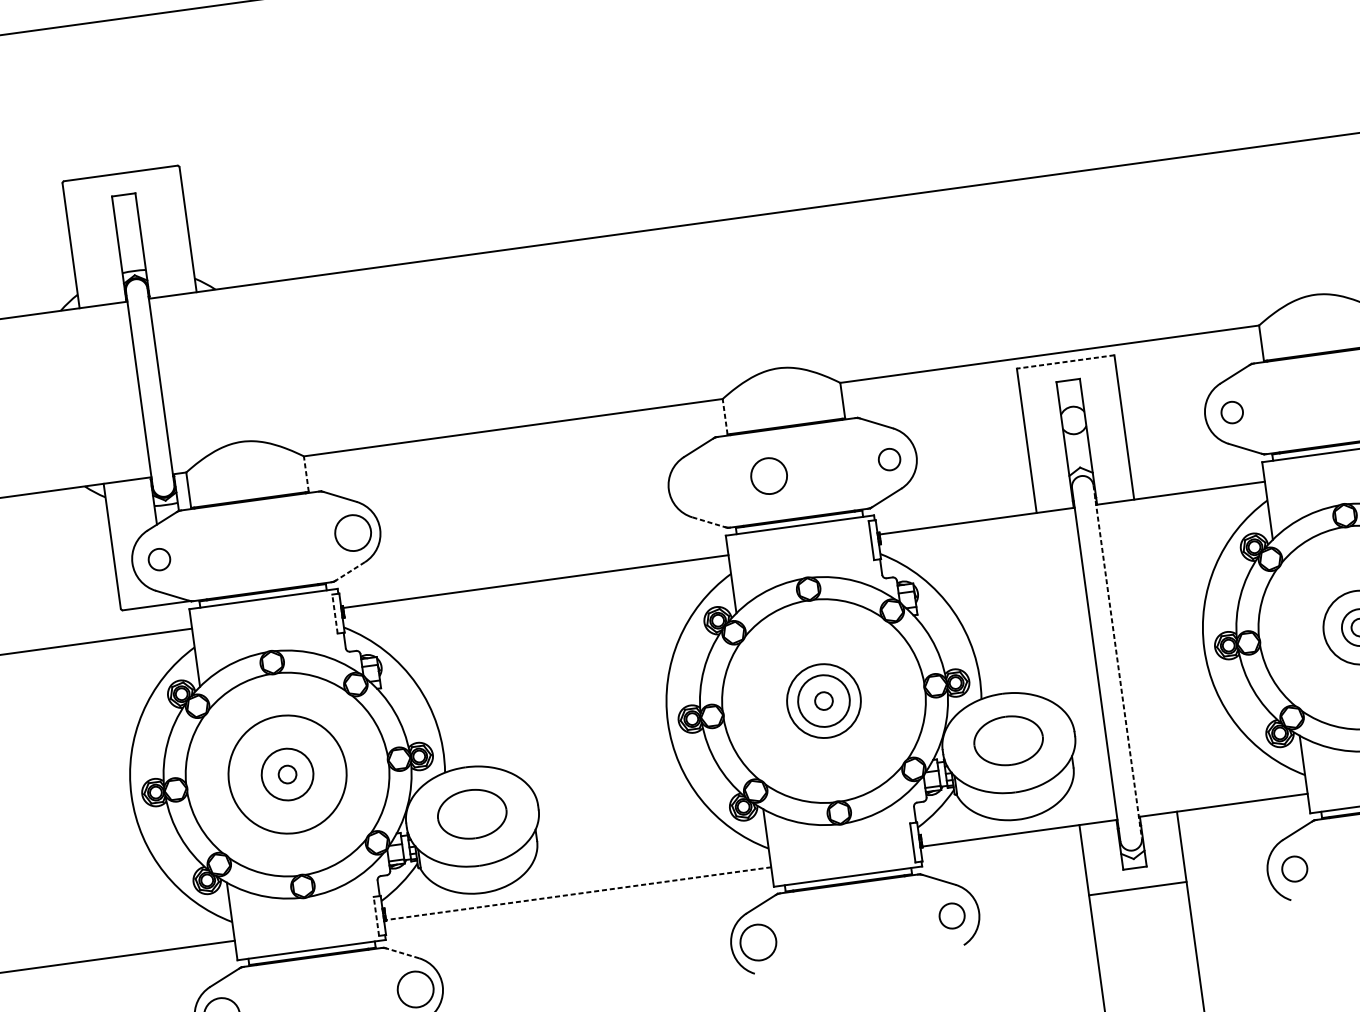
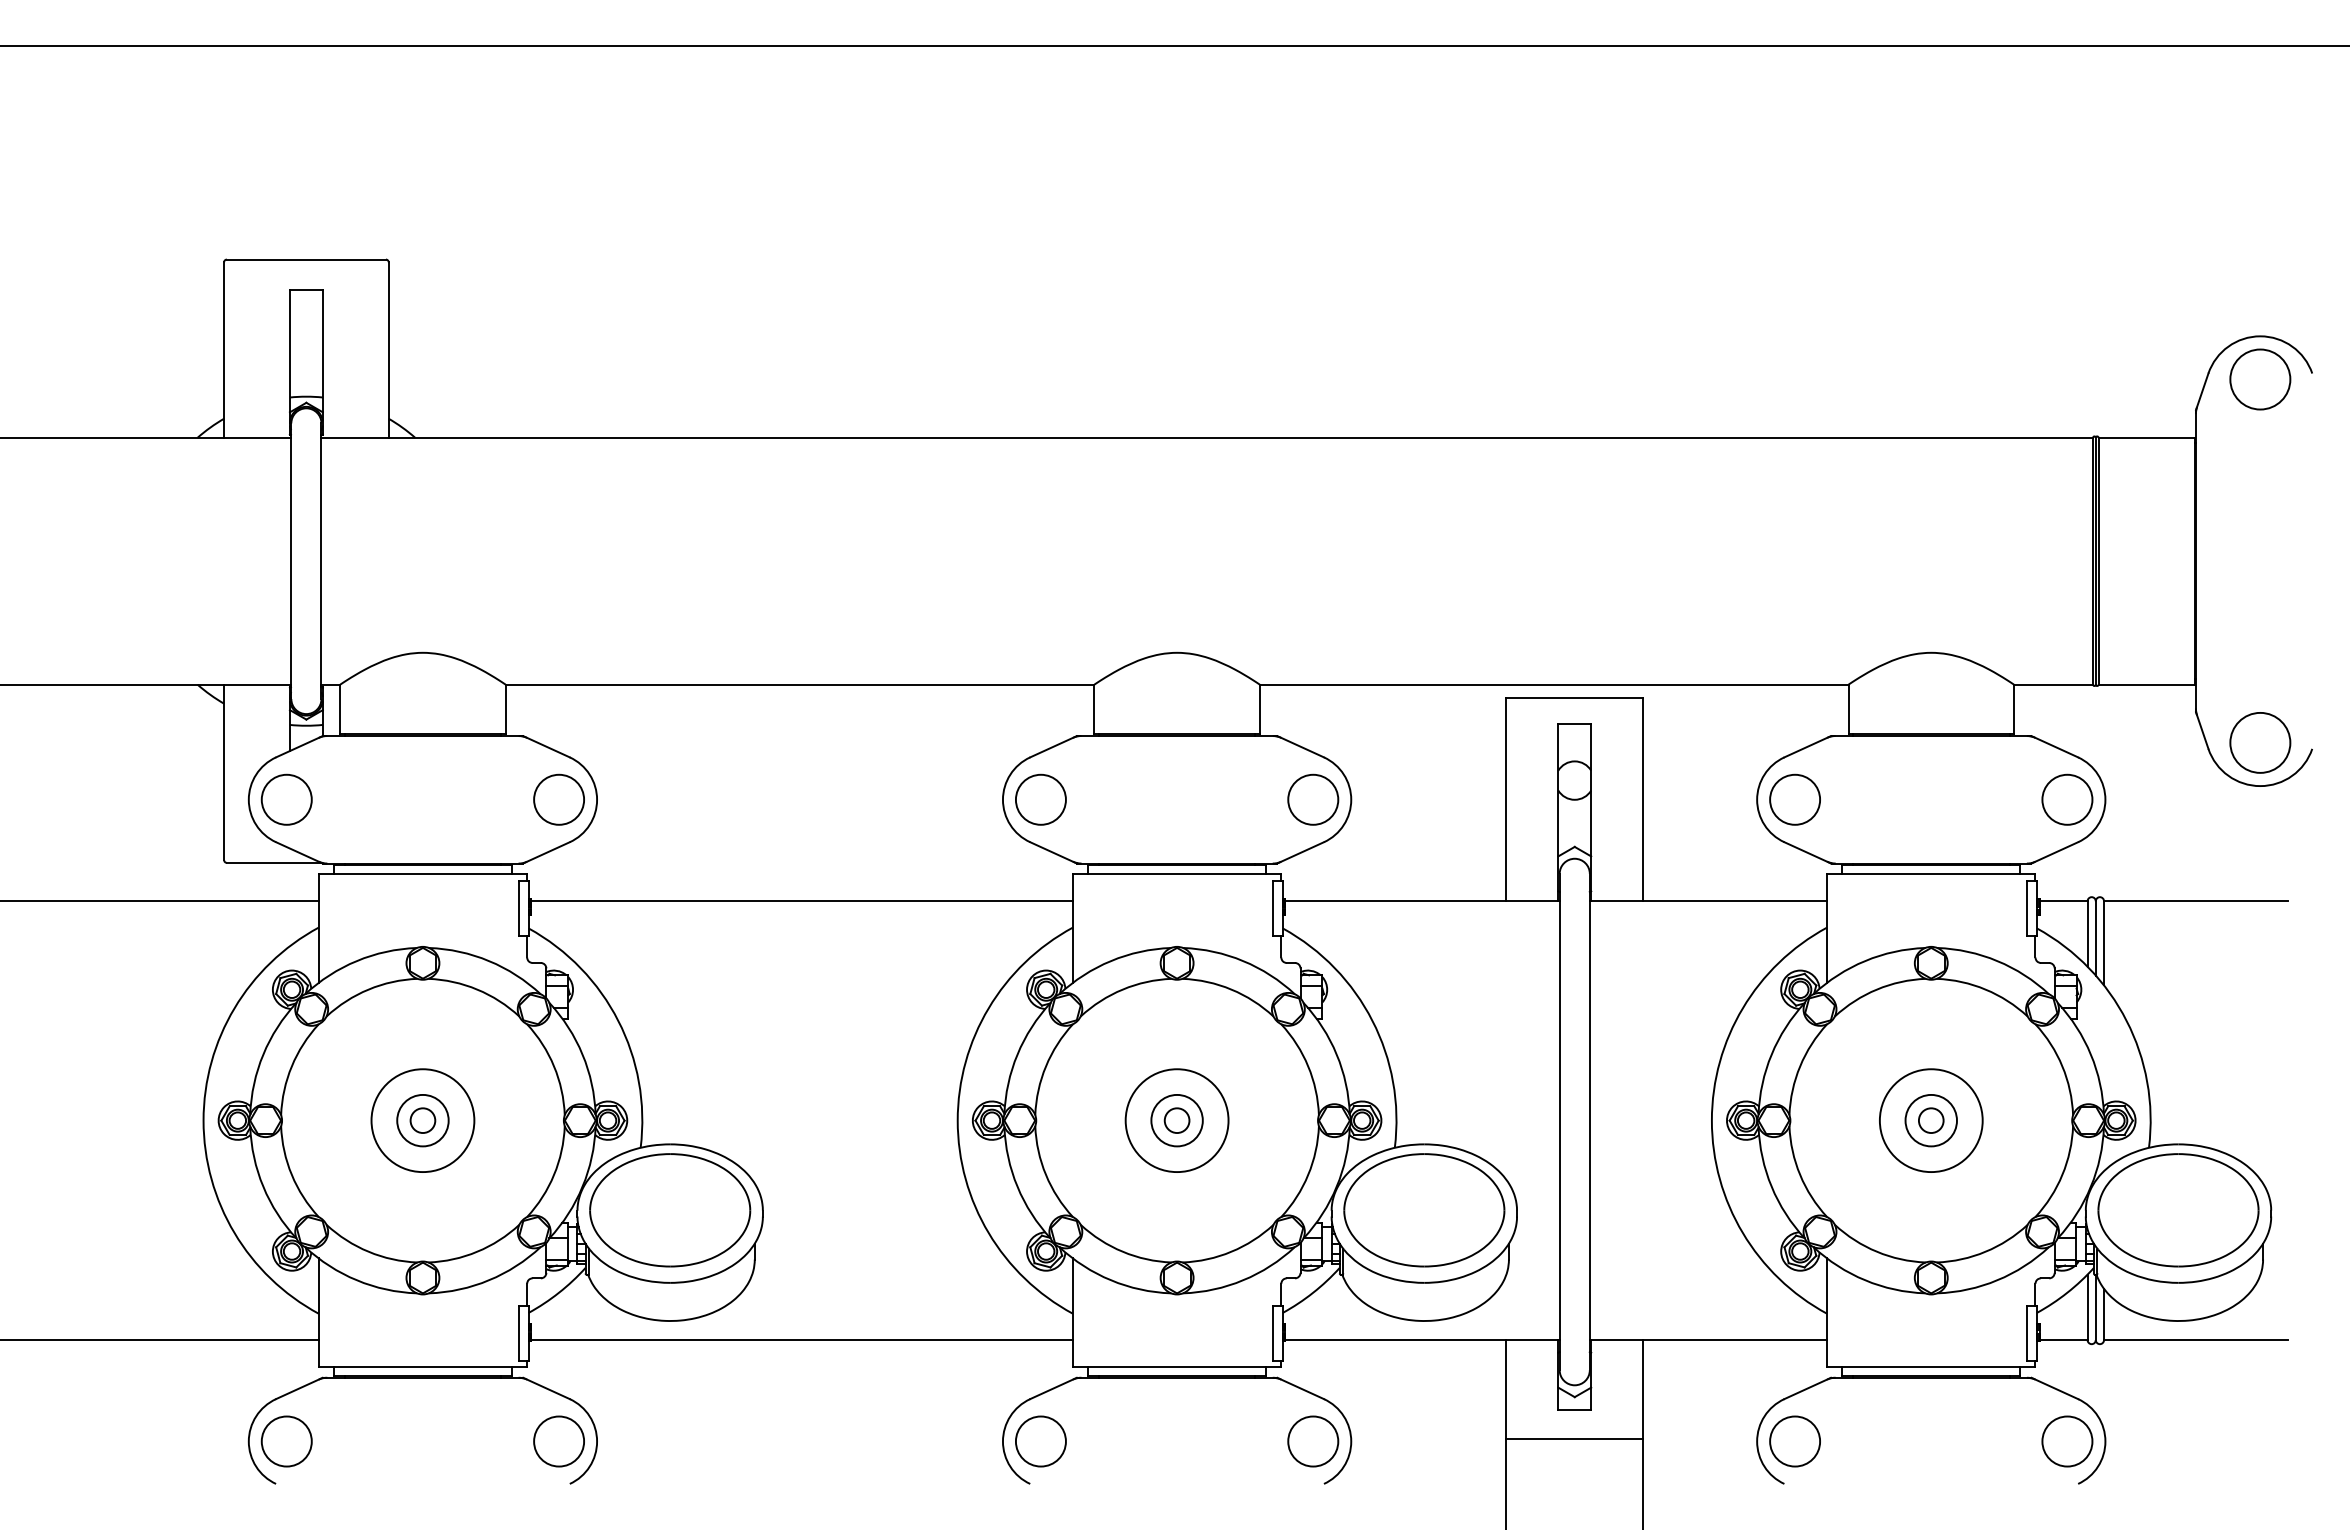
line: (1065, 362) -> (1574, 698), dashed -> solid
circle: (1231, 412) -> (1794, 799), size x1.67
line: (725, 416) -> (1094, 709), dashed -> solid
circle: (889, 459) -> (1313, 799), size x1.67
line: (306, 474) -> (505, 709), dashed -> solid
circle: (768, 475) -> (1040, 799), moved
line: (709, 522) -> (1053, 852), dashed -> solid
circle: (159, 559) -> (286, 799), size x1.67
line: (350, 571) -> (547, 852), dashed -> solid
line: (334, 613) -> (518, 907), dashed -> solid
line: (1117, 662) -> (1589, 1122), dashed -> solid
circle: (823, 701) -> (1176, 1120), size x0.71
part: (1008, 740) -> (1424, 1210), size x1.67
circle: (287, 774) -> (422, 1120), size x0.62
circle: (287, 774) -> (422, 1120), size x0.71
part: (472, 814) -> (670, 1210), size x1.67
circle: (1294, 869) -> (1794, 1441), size x1.43
line: (578, 893) -> (802, 1340), dashed -> solid
line: (376, 915) -> (518, 1332), dashed -> solid
circle: (952, 916) -> (1313, 1441), size x1.43
line: (402, 952) -> (547, 1388), dashed -> solid

